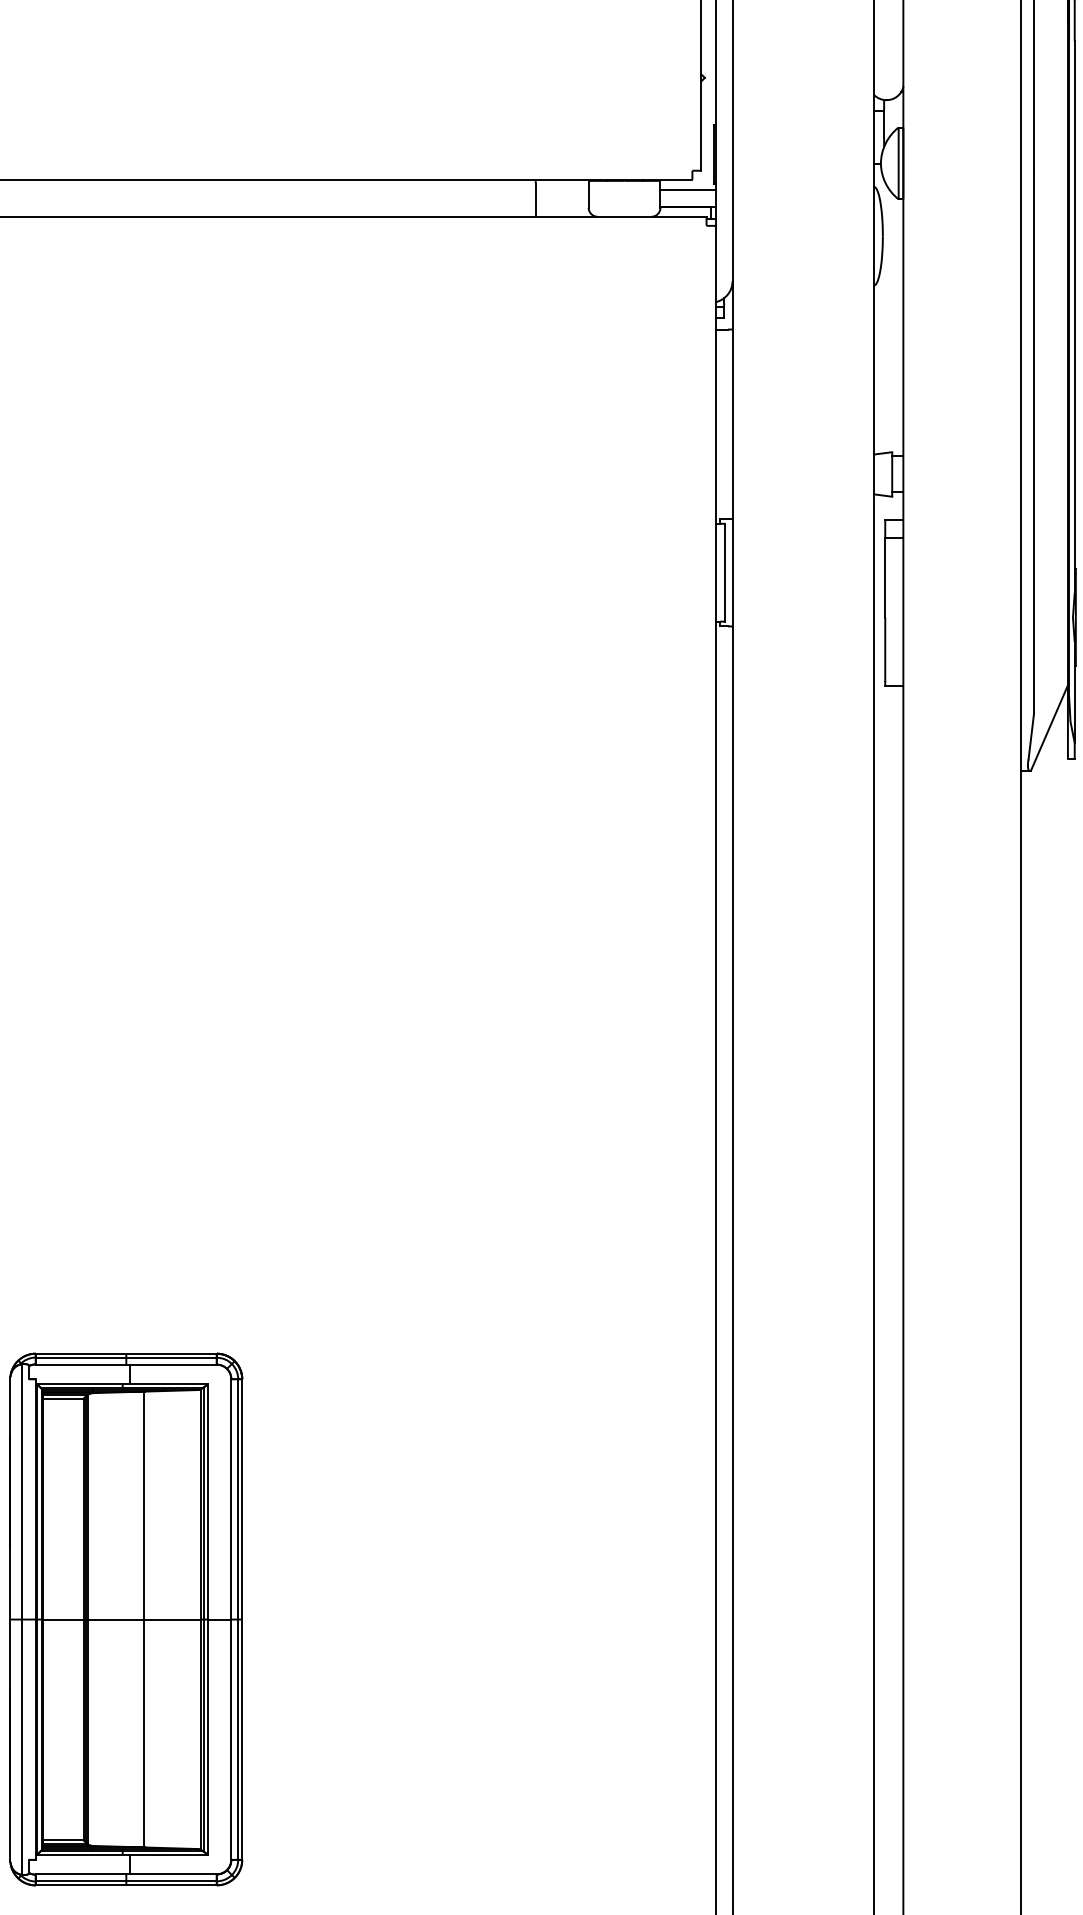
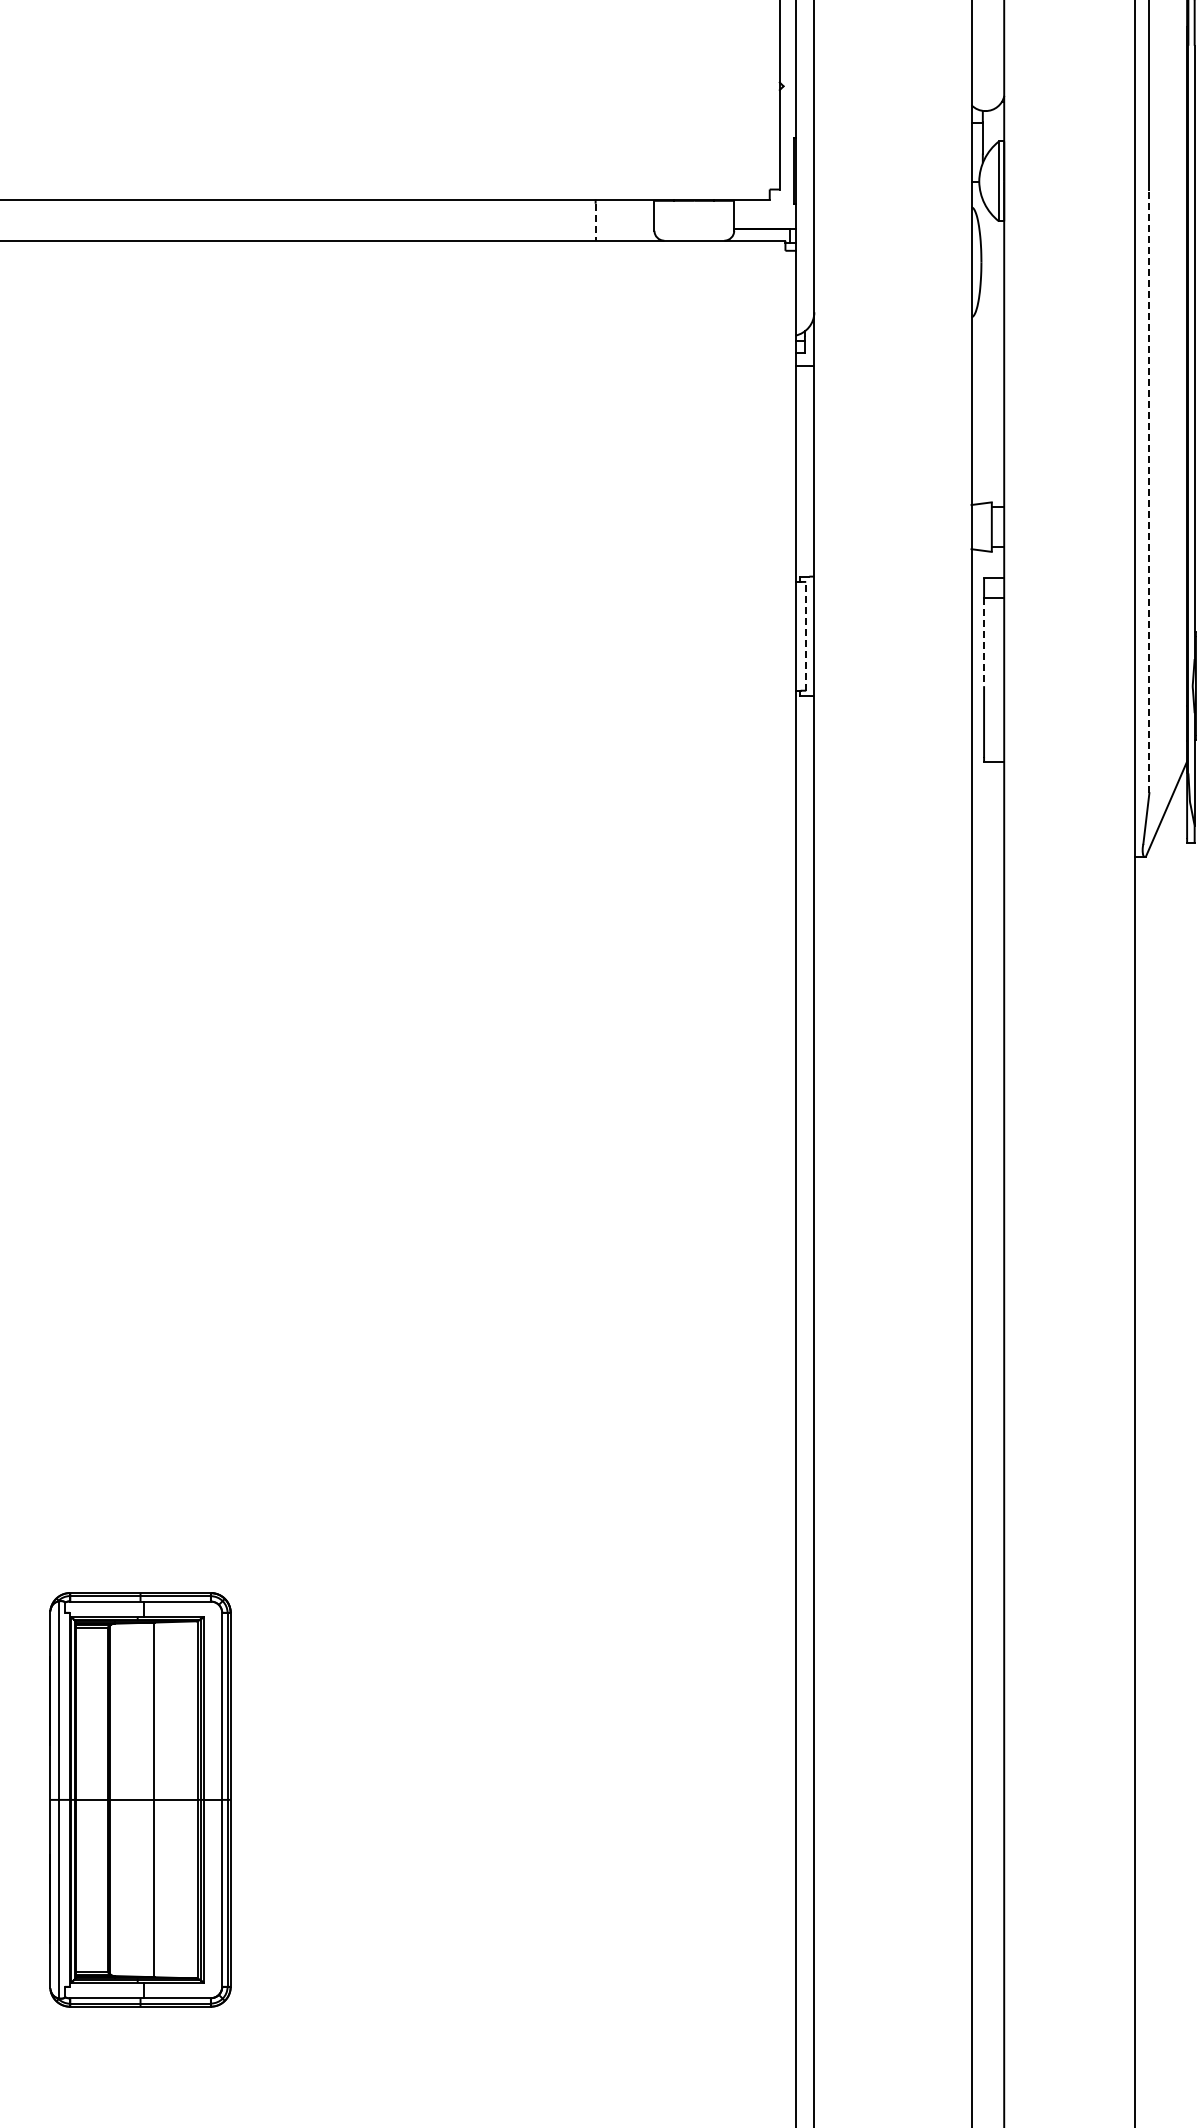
line: (687, 189) -> (764, 210), removed
line: (535, 200) -> (595, 222), solid -> dashed
line: (1034, 442) -> (1149, 491), solid -> dashed
line: (725, 571) -> (806, 635), solid -> dashed
line: (885, 578) -> (984, 642), solid -> dashed
part: (126, 1619) -> (140, 1799), size x0.7

